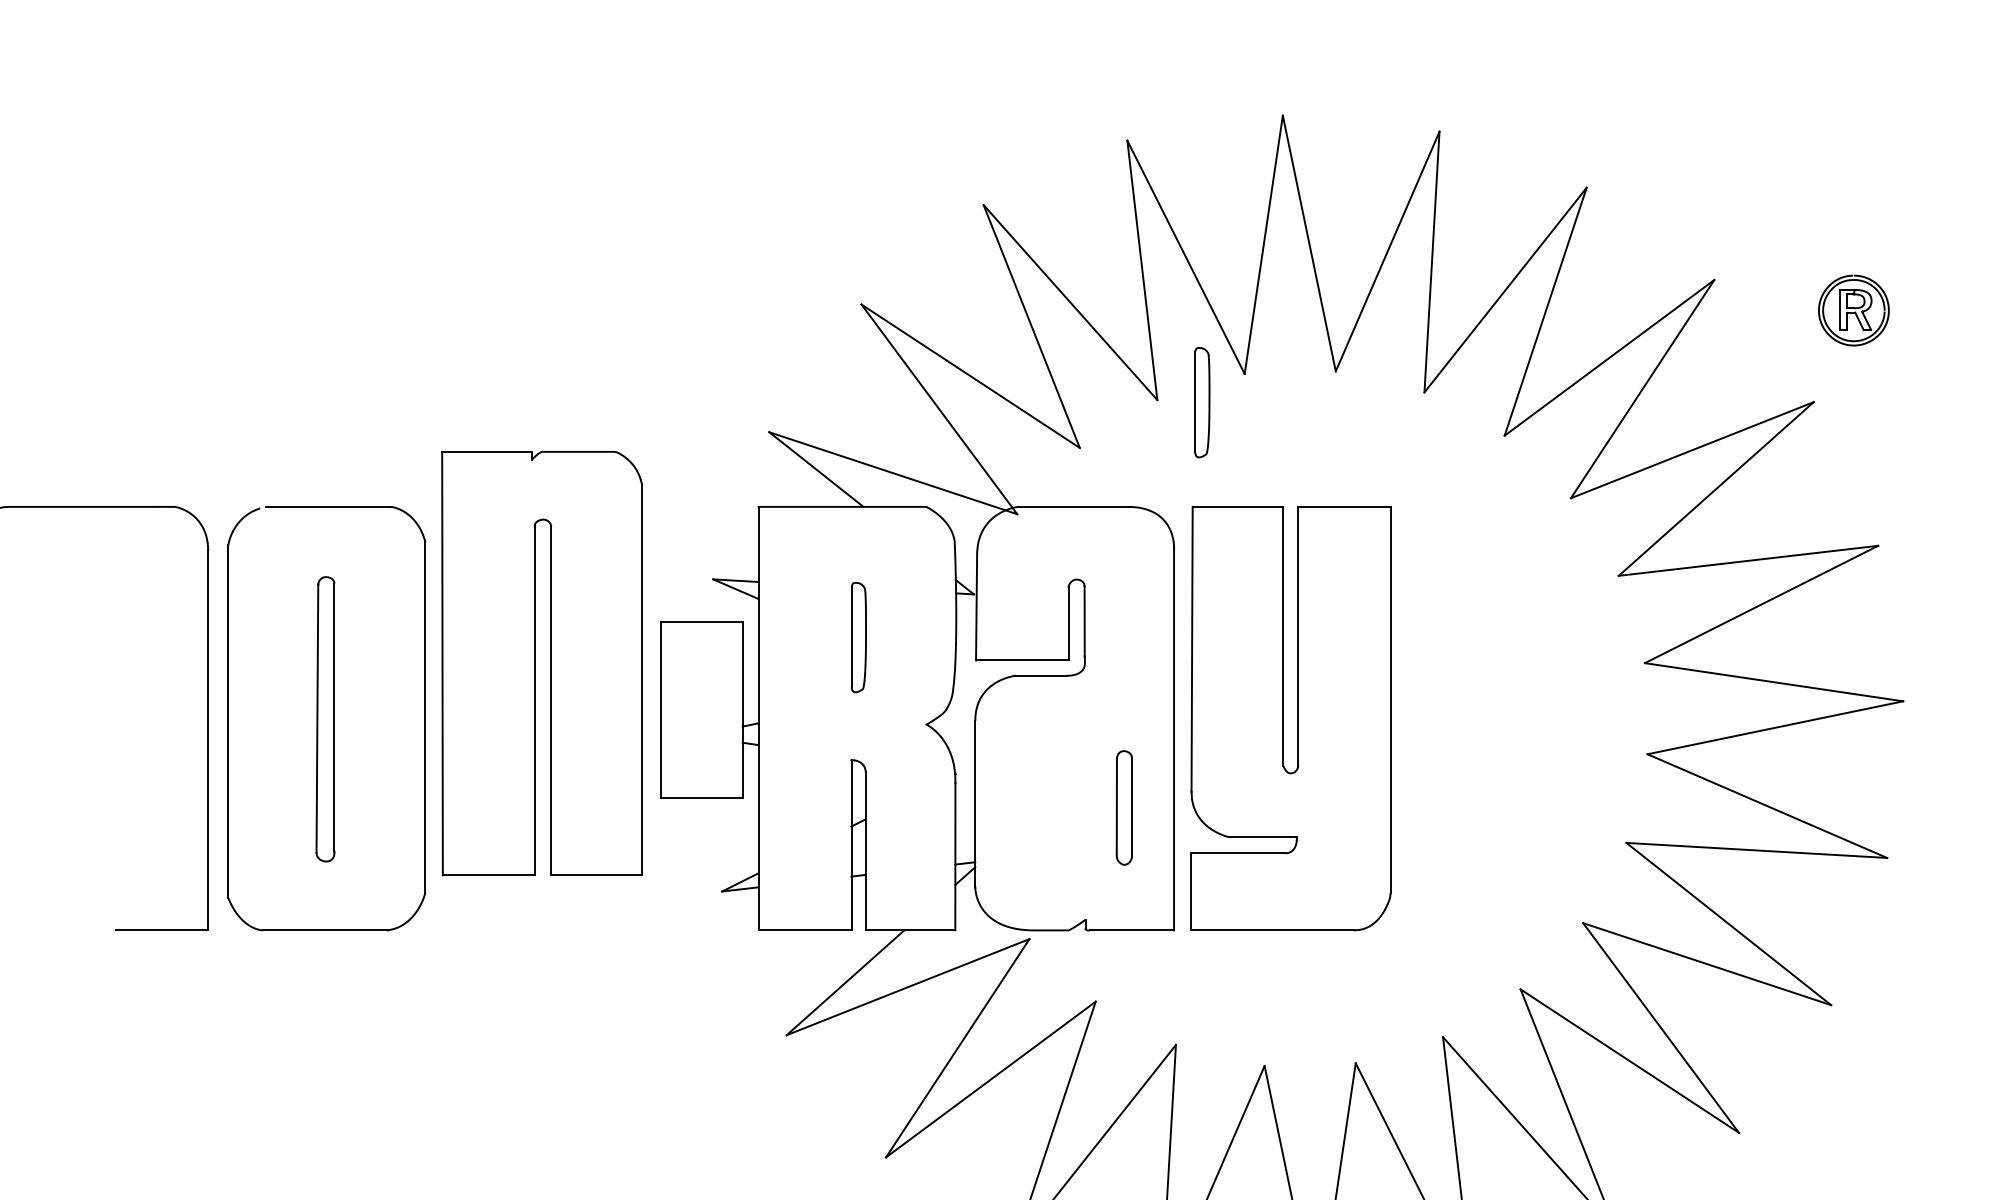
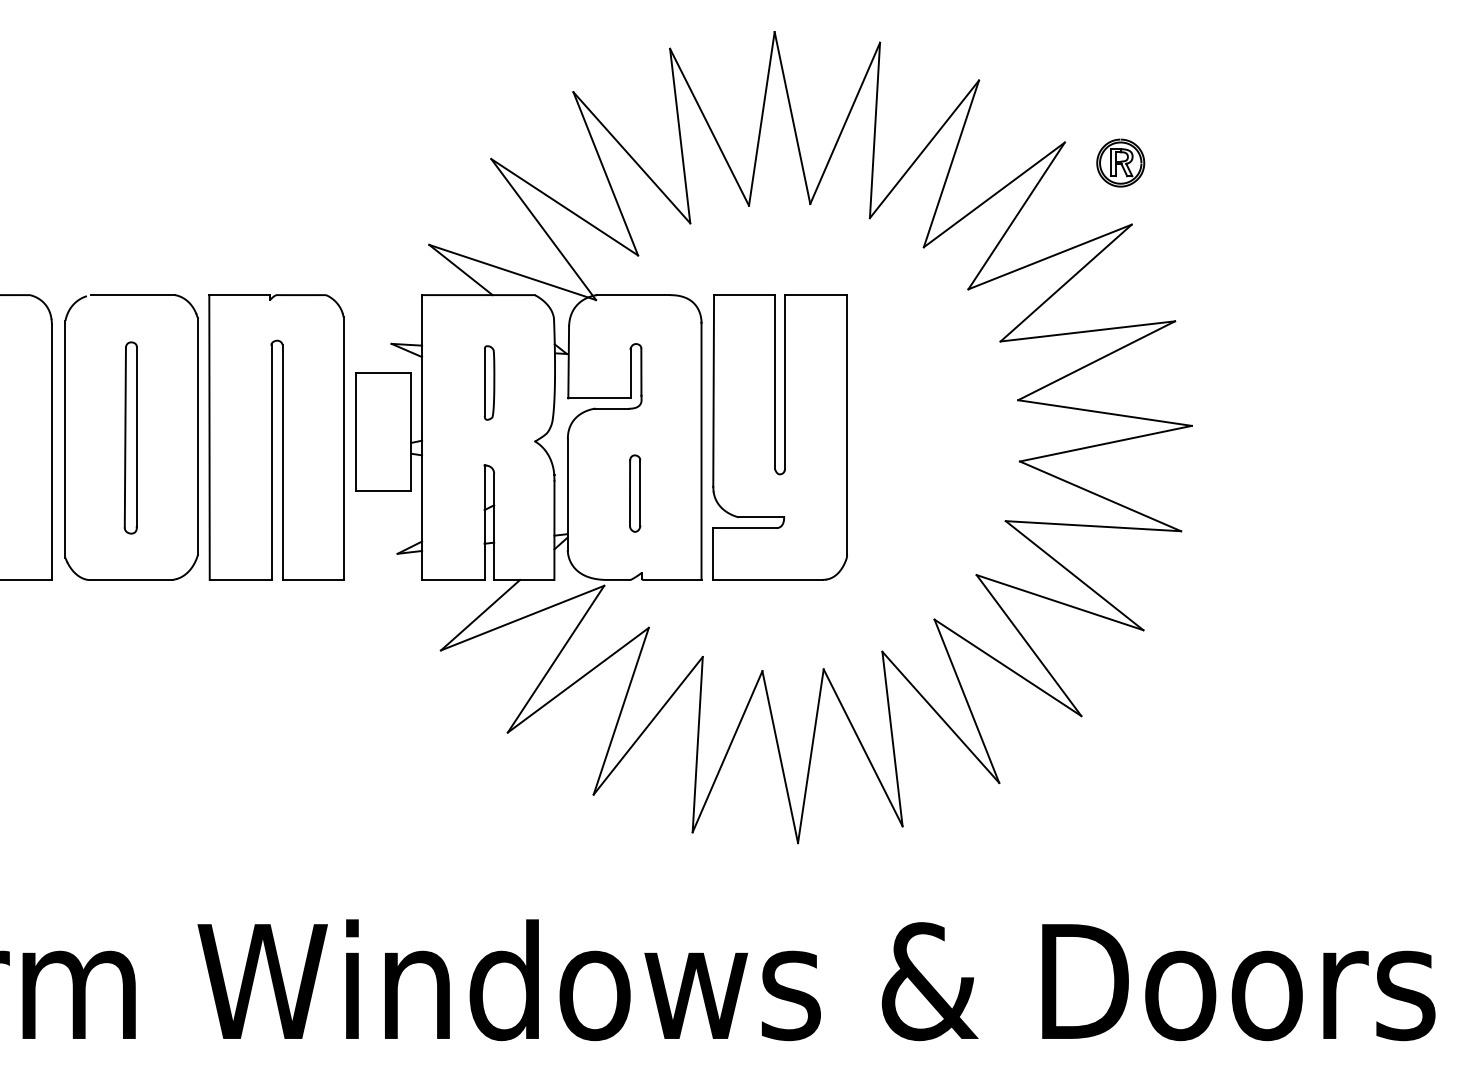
part: (1853, 309) -> (1120, 162), moved
part: (1202, 401) -> (720, 224), removed
part: (542, 663) -> (276, 437), moved
part: (1124, 807) -> (635, 493), moved

